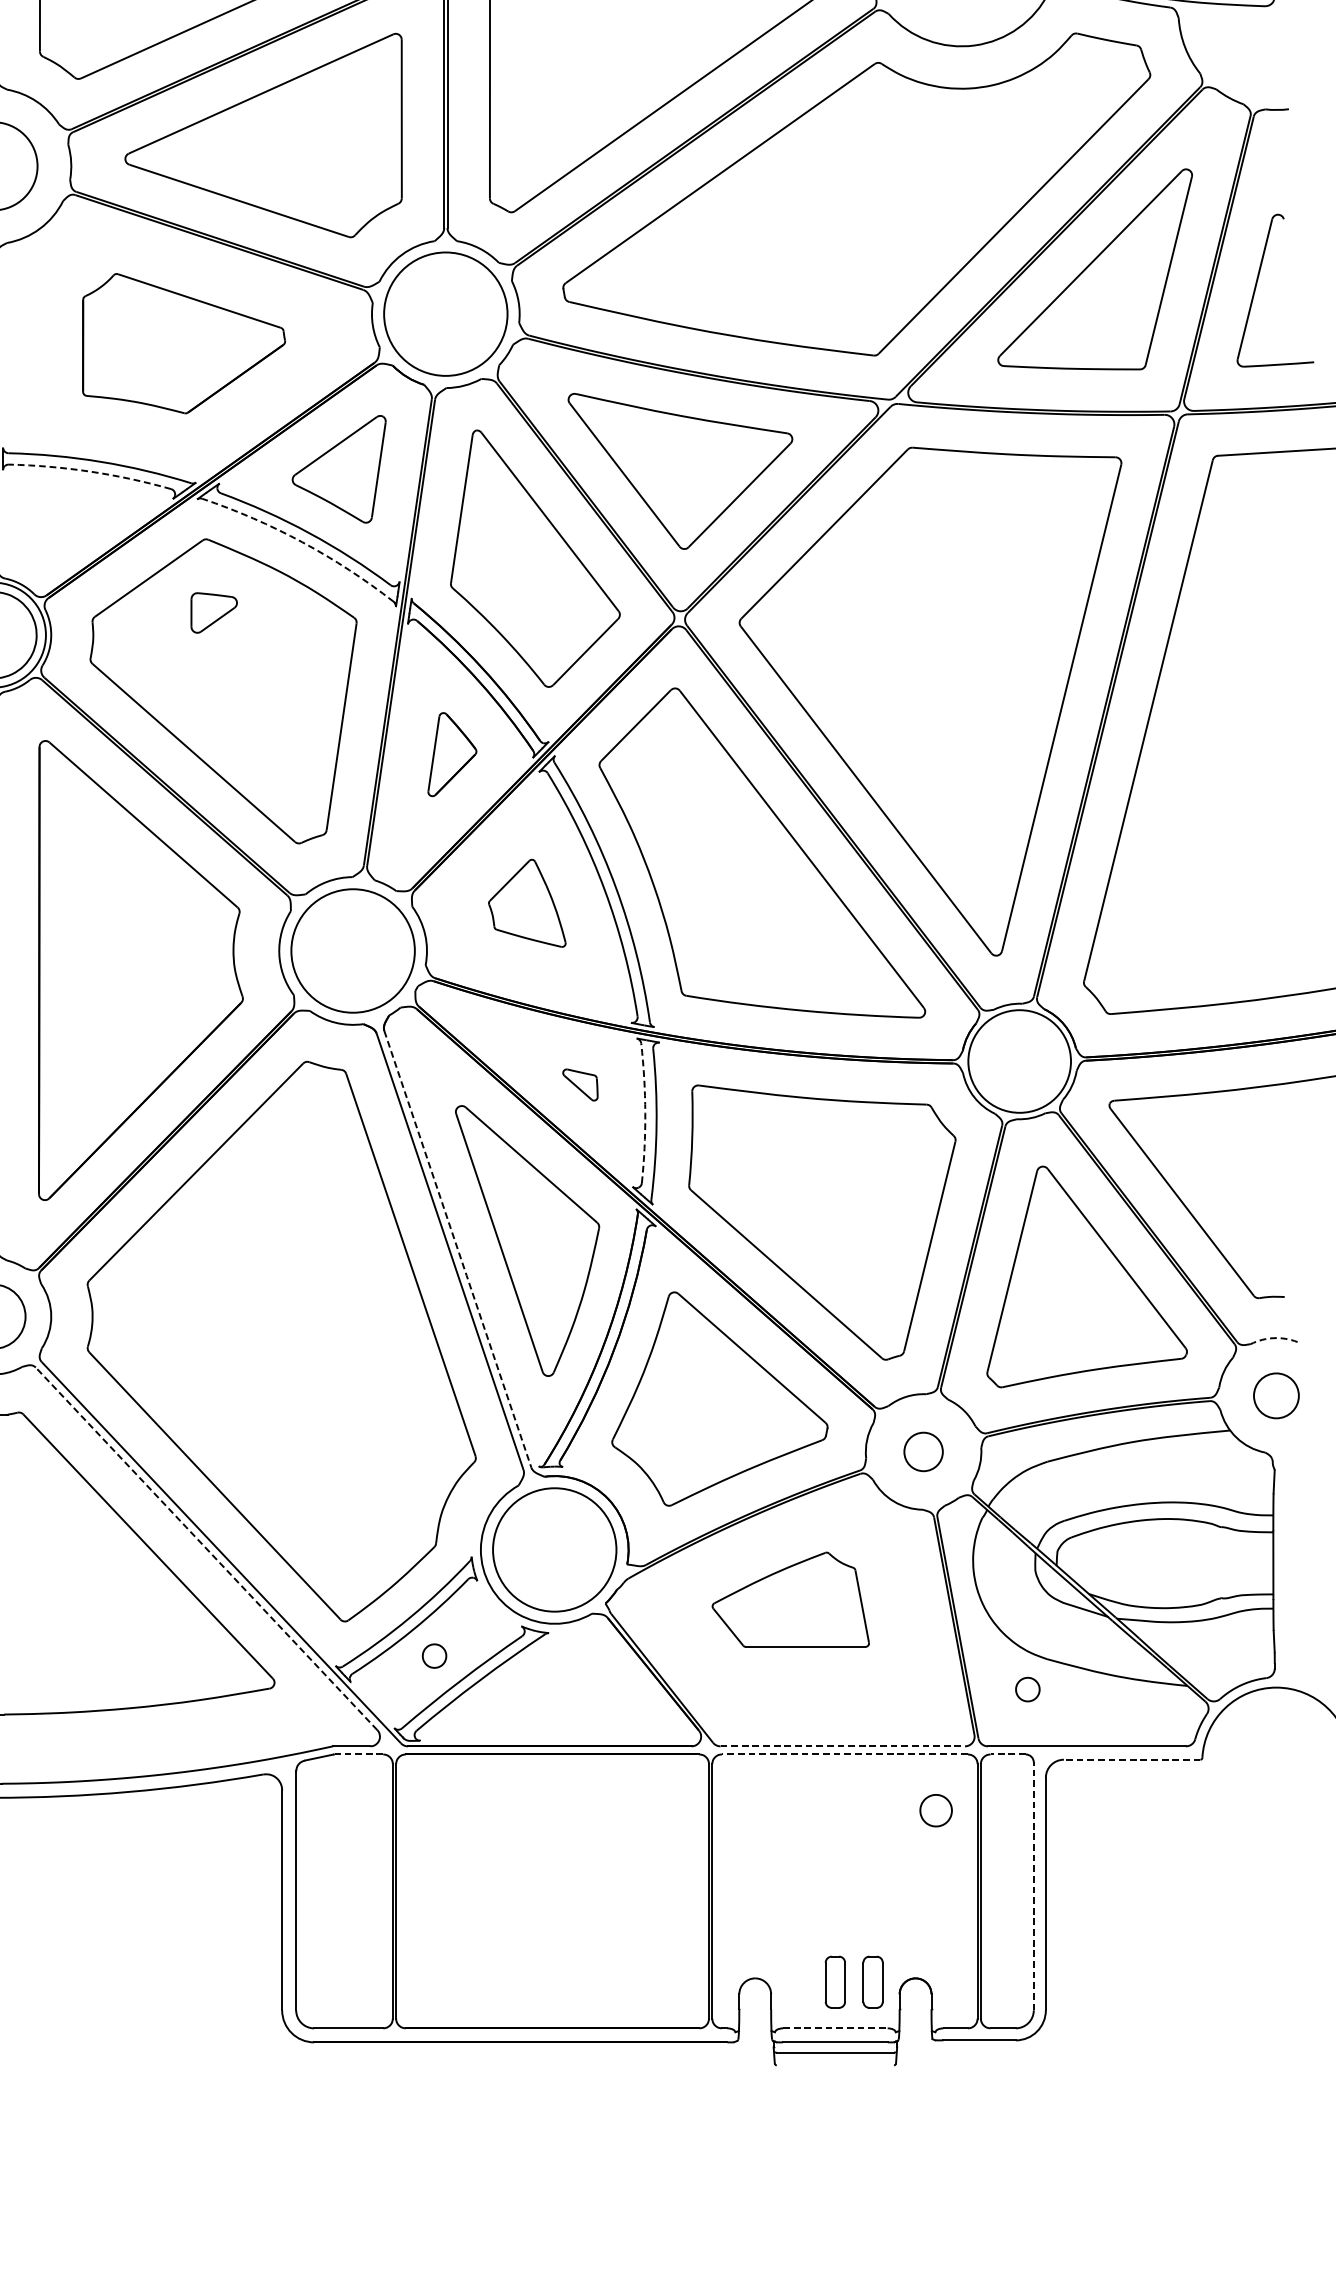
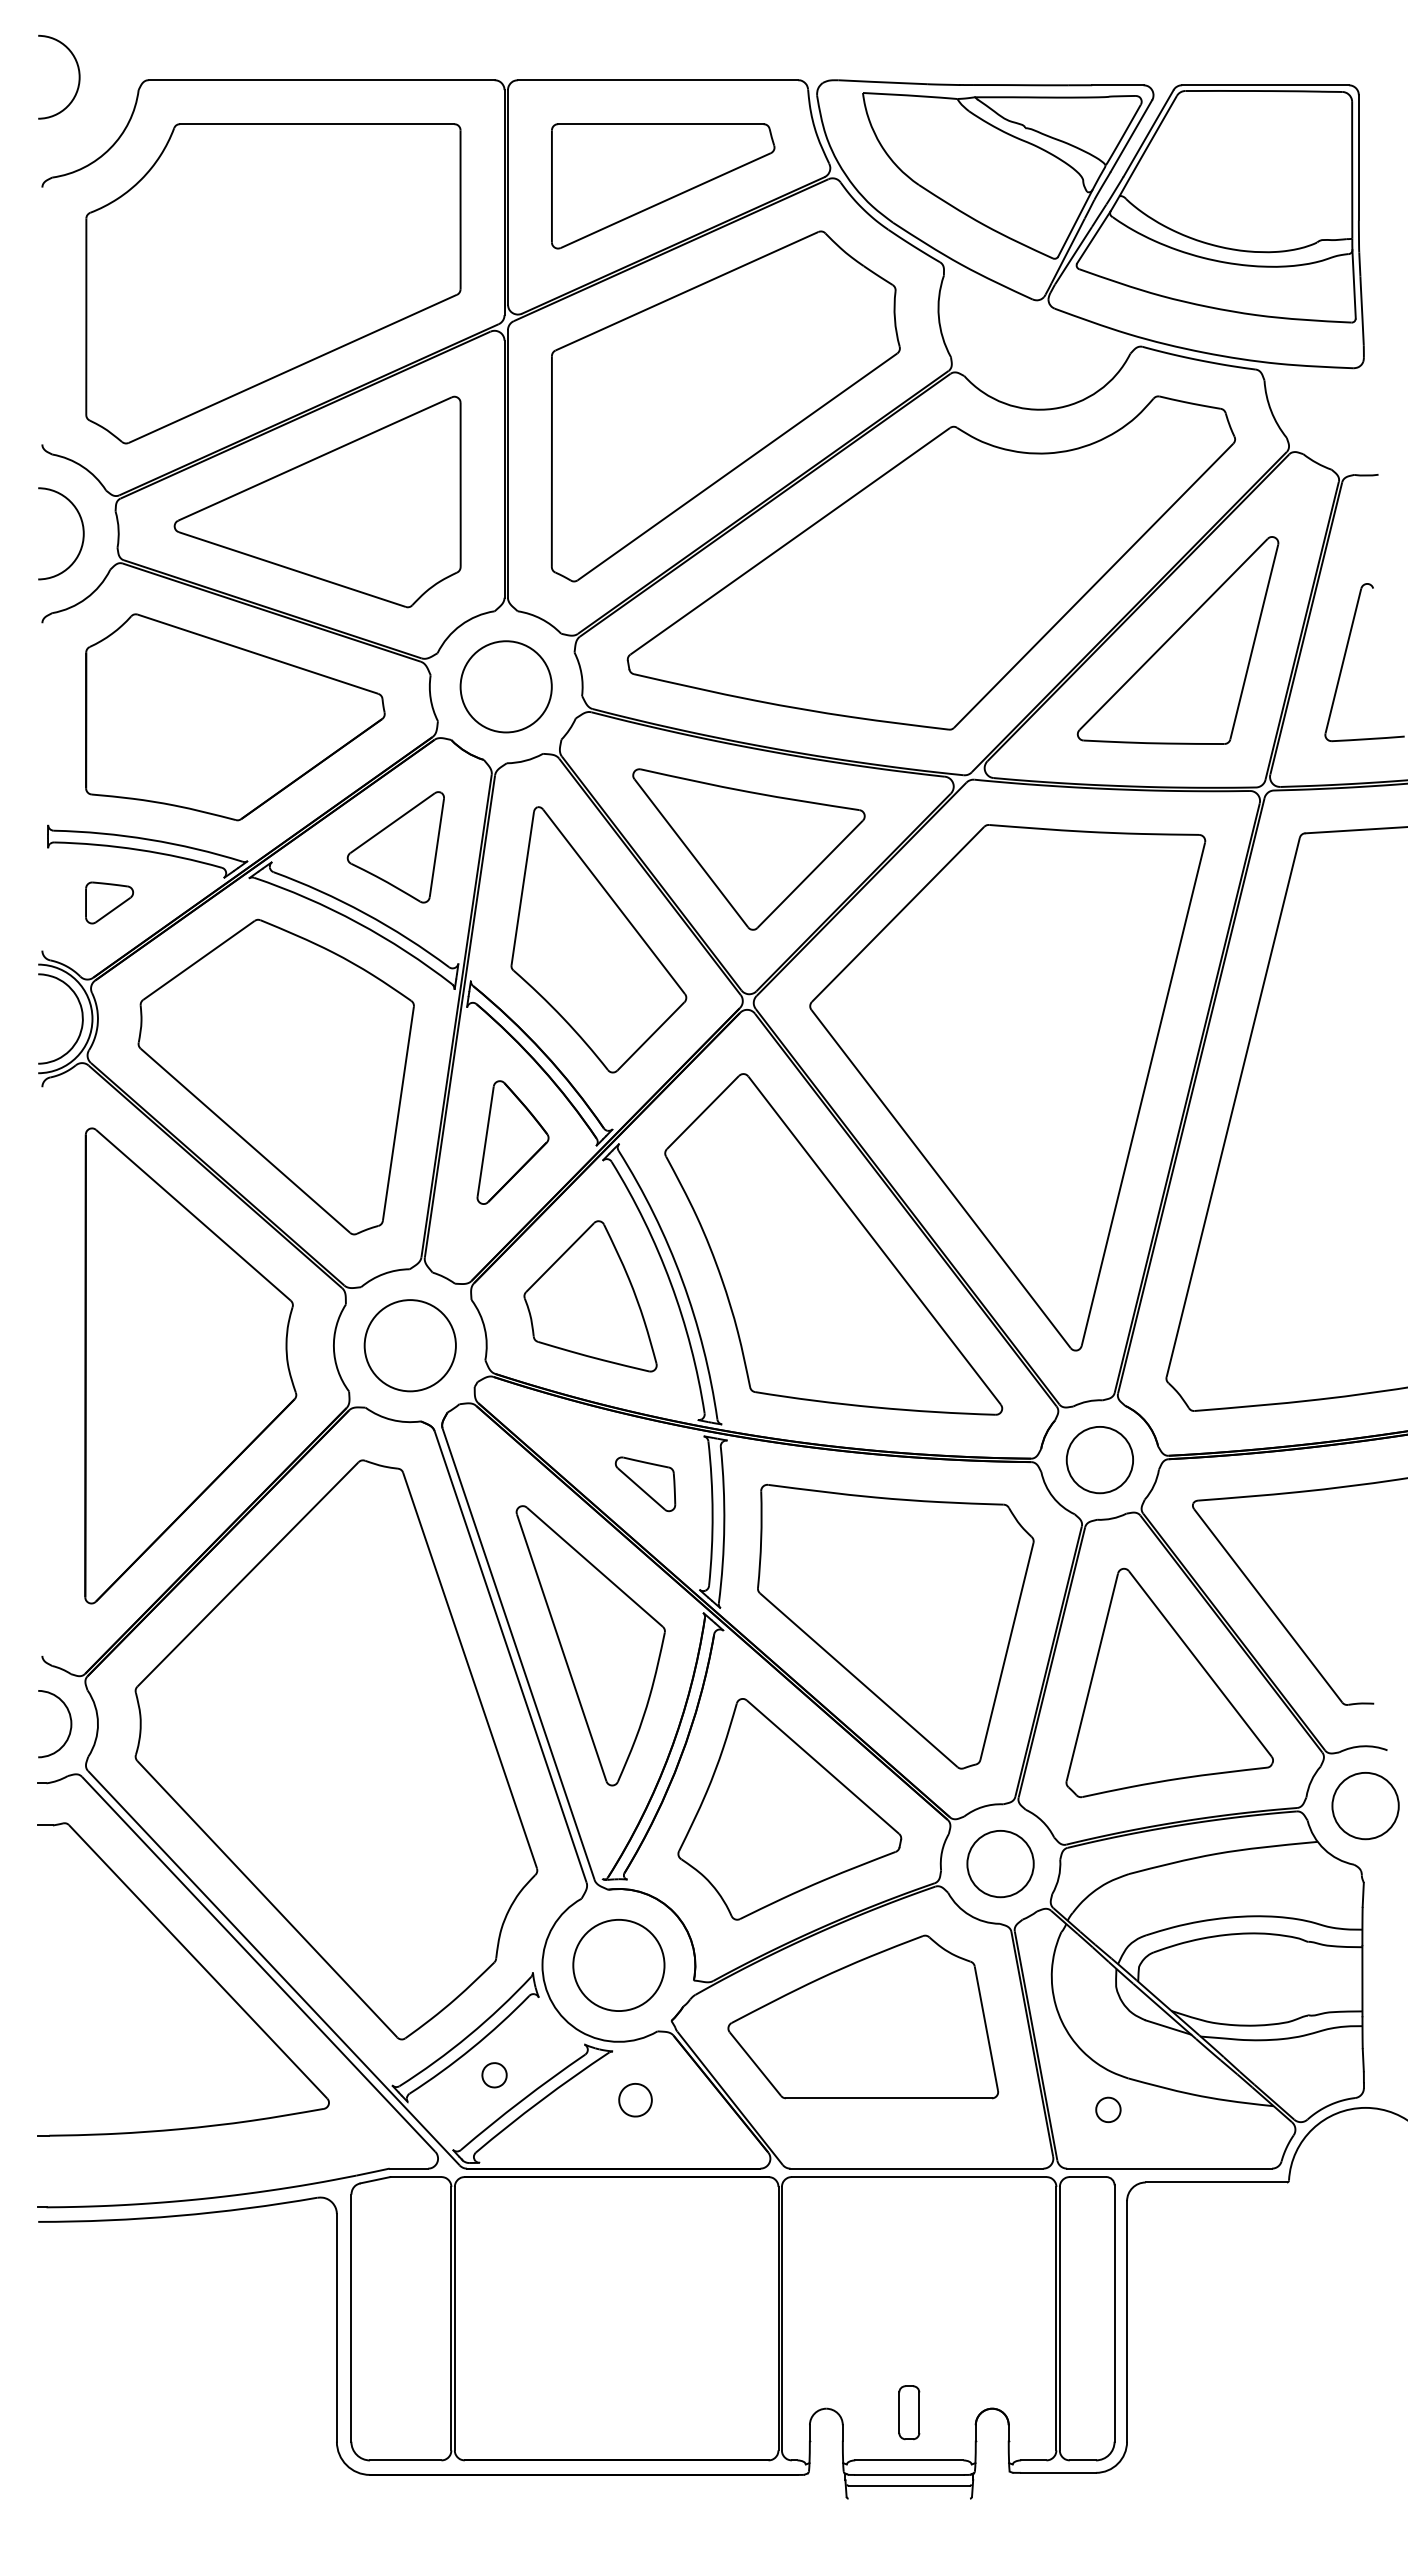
circle: (445, 313) -> (505, 686), size x0.71
part: (184, 343) -> (235, 717), size x1.43
arc: (90, 471) -> (138, 849), dashed -> solid
arc: (302, 541) -> (357, 922), dashed -> solid
part: (214, 612) -> (109, 902), moved
part: (451, 754) -> (512, 1142), size x1.43
part: (527, 903) -> (590, 1296), size x1.67
circle: (352, 950) -> (409, 1345), size x0.71
circle: (1019, 1060) -> (1099, 1459), size x0.62
part: (580, 1085) -> (645, 1484), size x1.67
arc: (645, 1113) -> (712, 1513), dashed -> solid
line: (457, 1249) -> (518, 1654), dashed -> solid
arc: (1274, 1338) -> (1363, 1746), dashed -> solid
circle: (1276, 1395) -> (1365, 1805), size x1.43
circle: (923, 1451) -> (1000, 1863), size x1.67
line: (206, 1548) -> (258, 1963), dashed -> solid
circle: (554, 1550) -> (618, 1965), size x0.71
part: (790, 1599) -> (862, 2016), size x1.67
line: (843, 1746) -> (917, 2168), dashed -> solid
line: (358, 1754) -> (415, 2177), dashed -> solid
line: (844, 1754) -> (918, 2177), dashed -> solid
line: (1007, 1754) -> (1087, 2177), dashed -> solid
line: (1132, 1759) -> (1216, 2182), dashed -> solid
part: (936, 1810) -> (635, 2100), moved
line: (1033, 1886) -> (1114, 2313), dashed -> solid
part: (873, 1982) -> (948, 2412), removed
line: (835, 2028) -> (909, 2460), dashed -> solid

